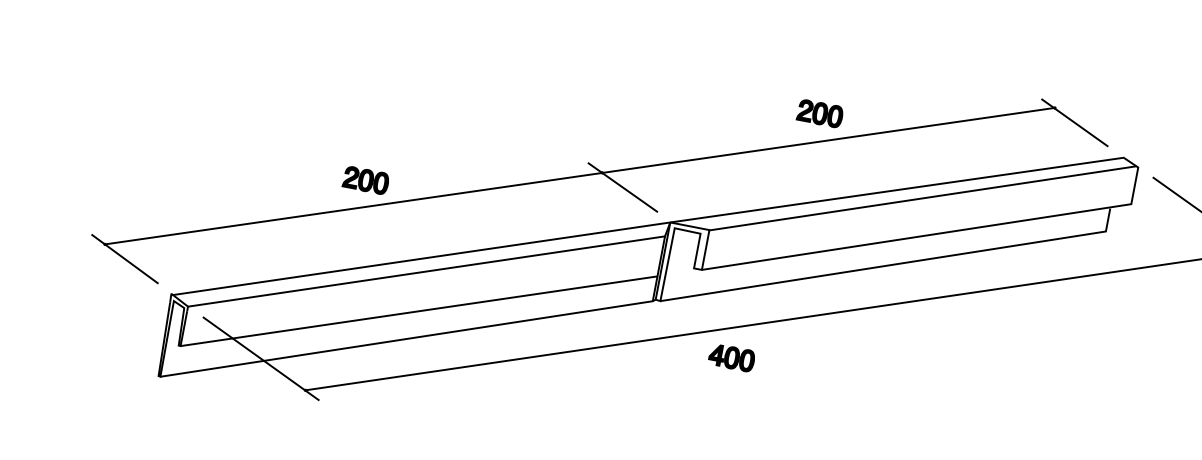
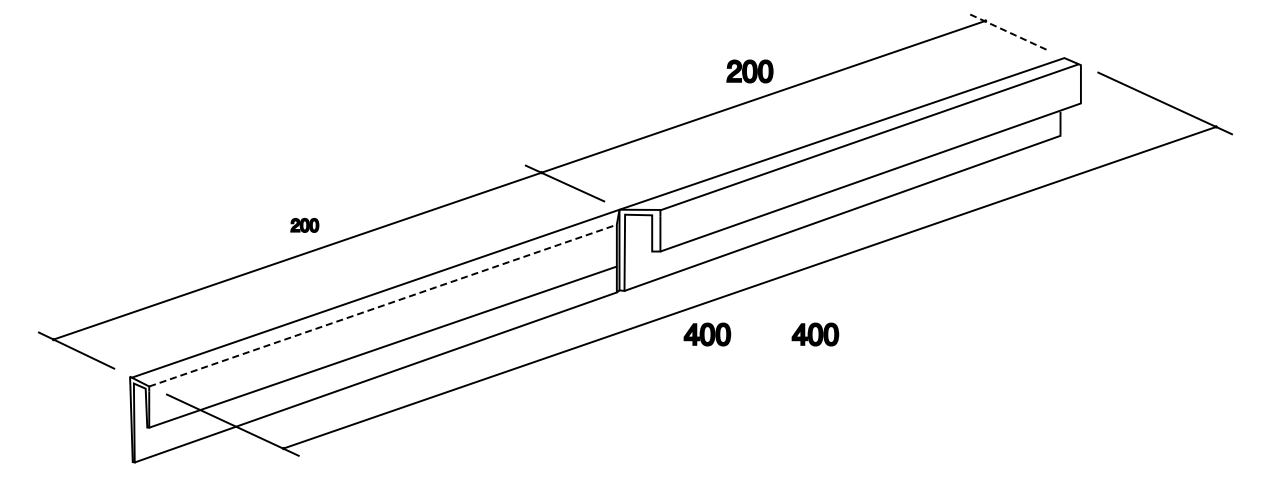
line: (1074, 123) -> (1008, 32), solid -> dashed
part: (365, 180) -> (304, 225), size x0.6
line: (427, 271) -> (383, 305), solid -> dashed
part: (835, 377) -> (815, 334), added

